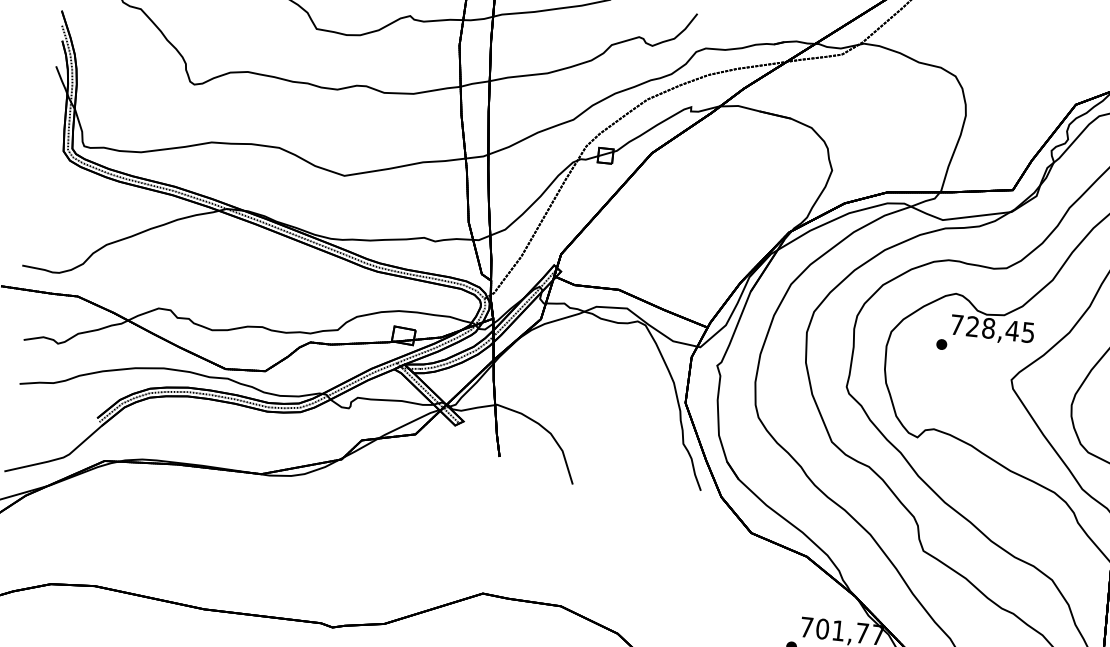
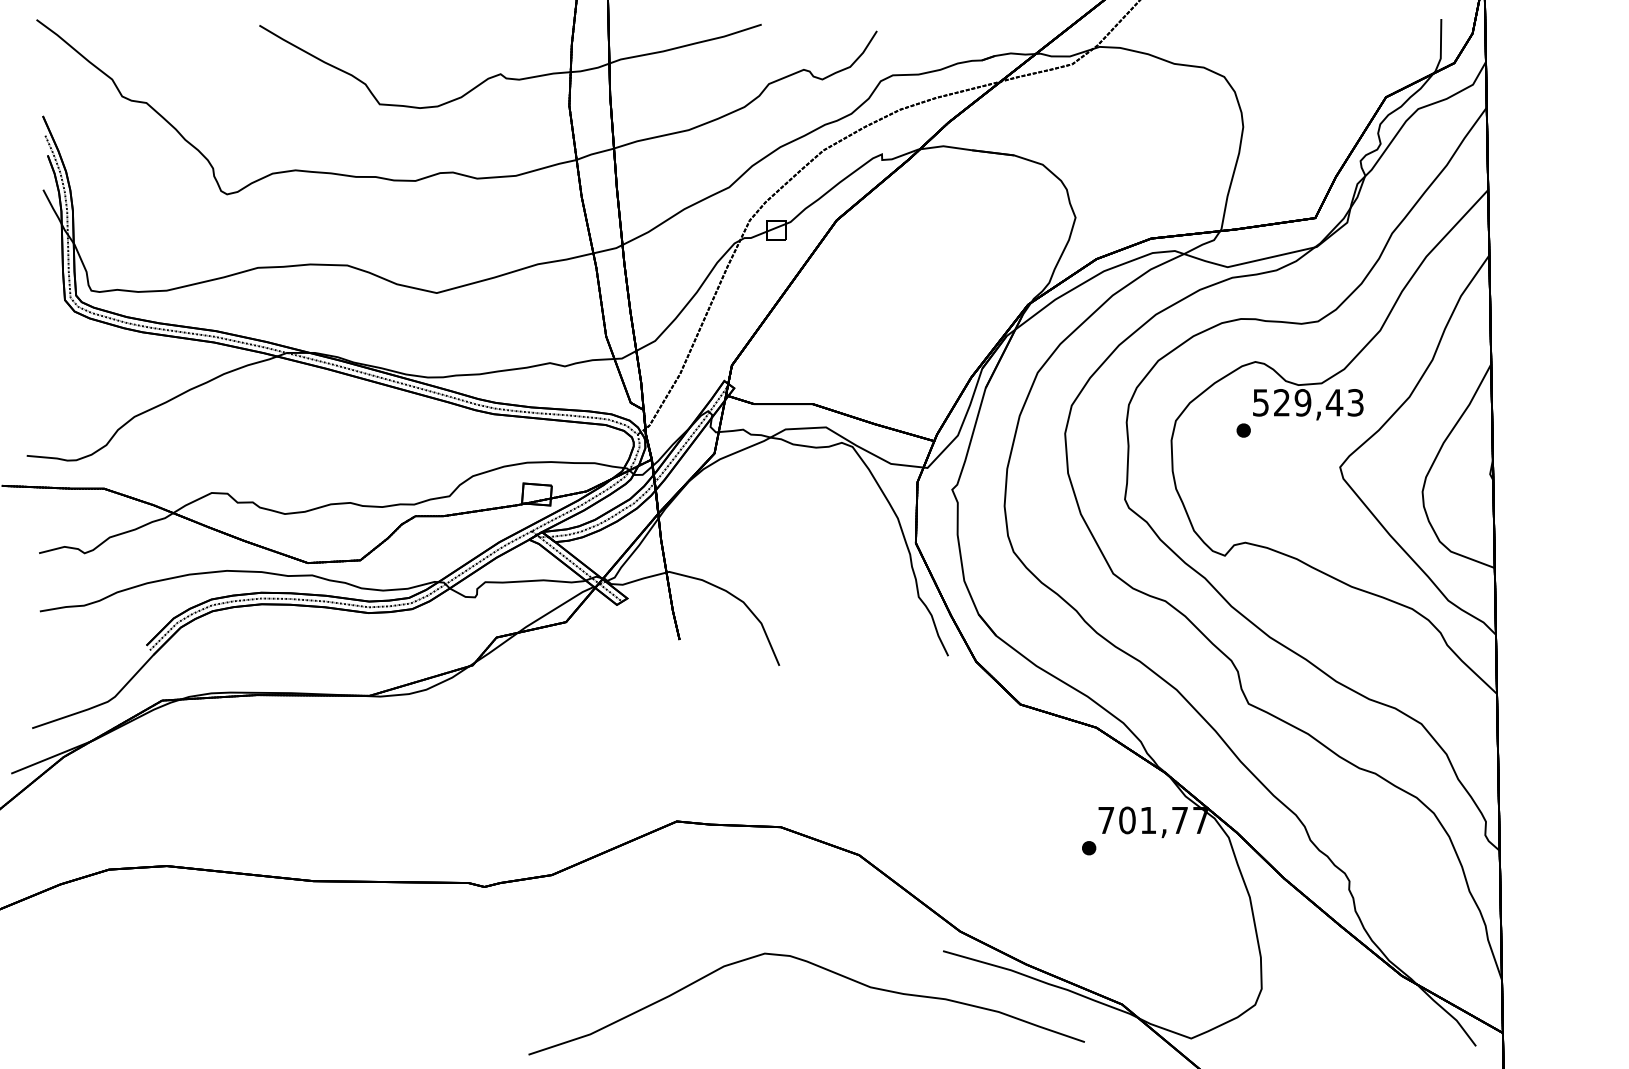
text: (992, 328) -> (1308, 402), 728,45 -> 529,43

